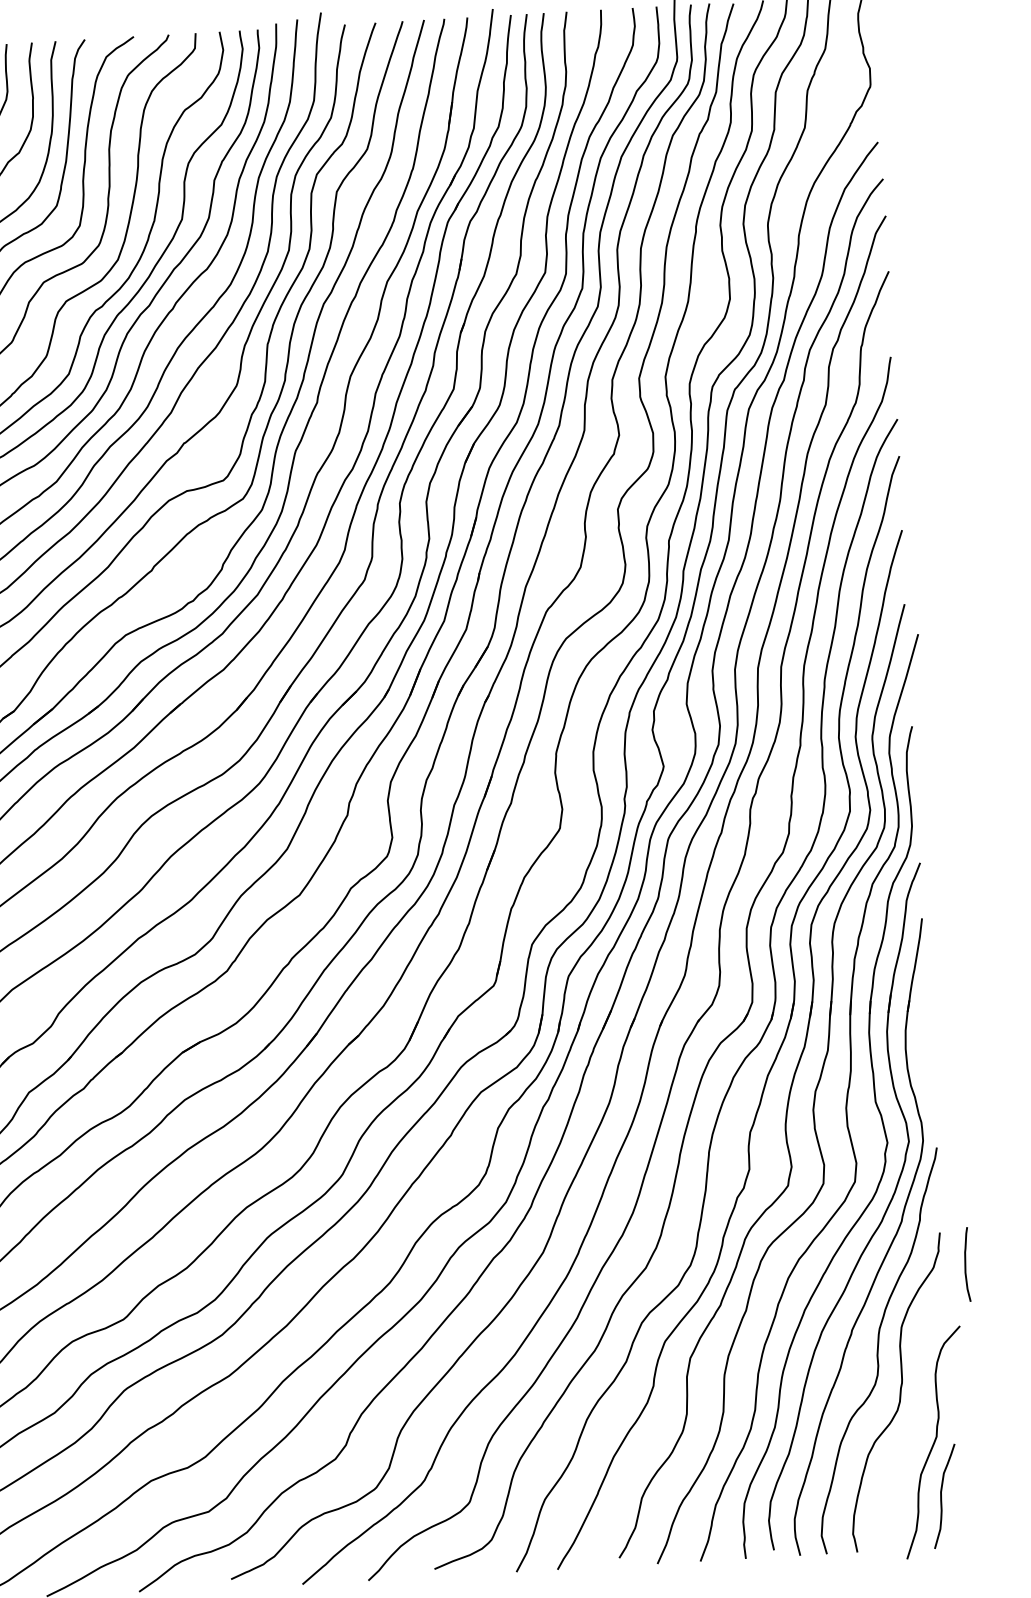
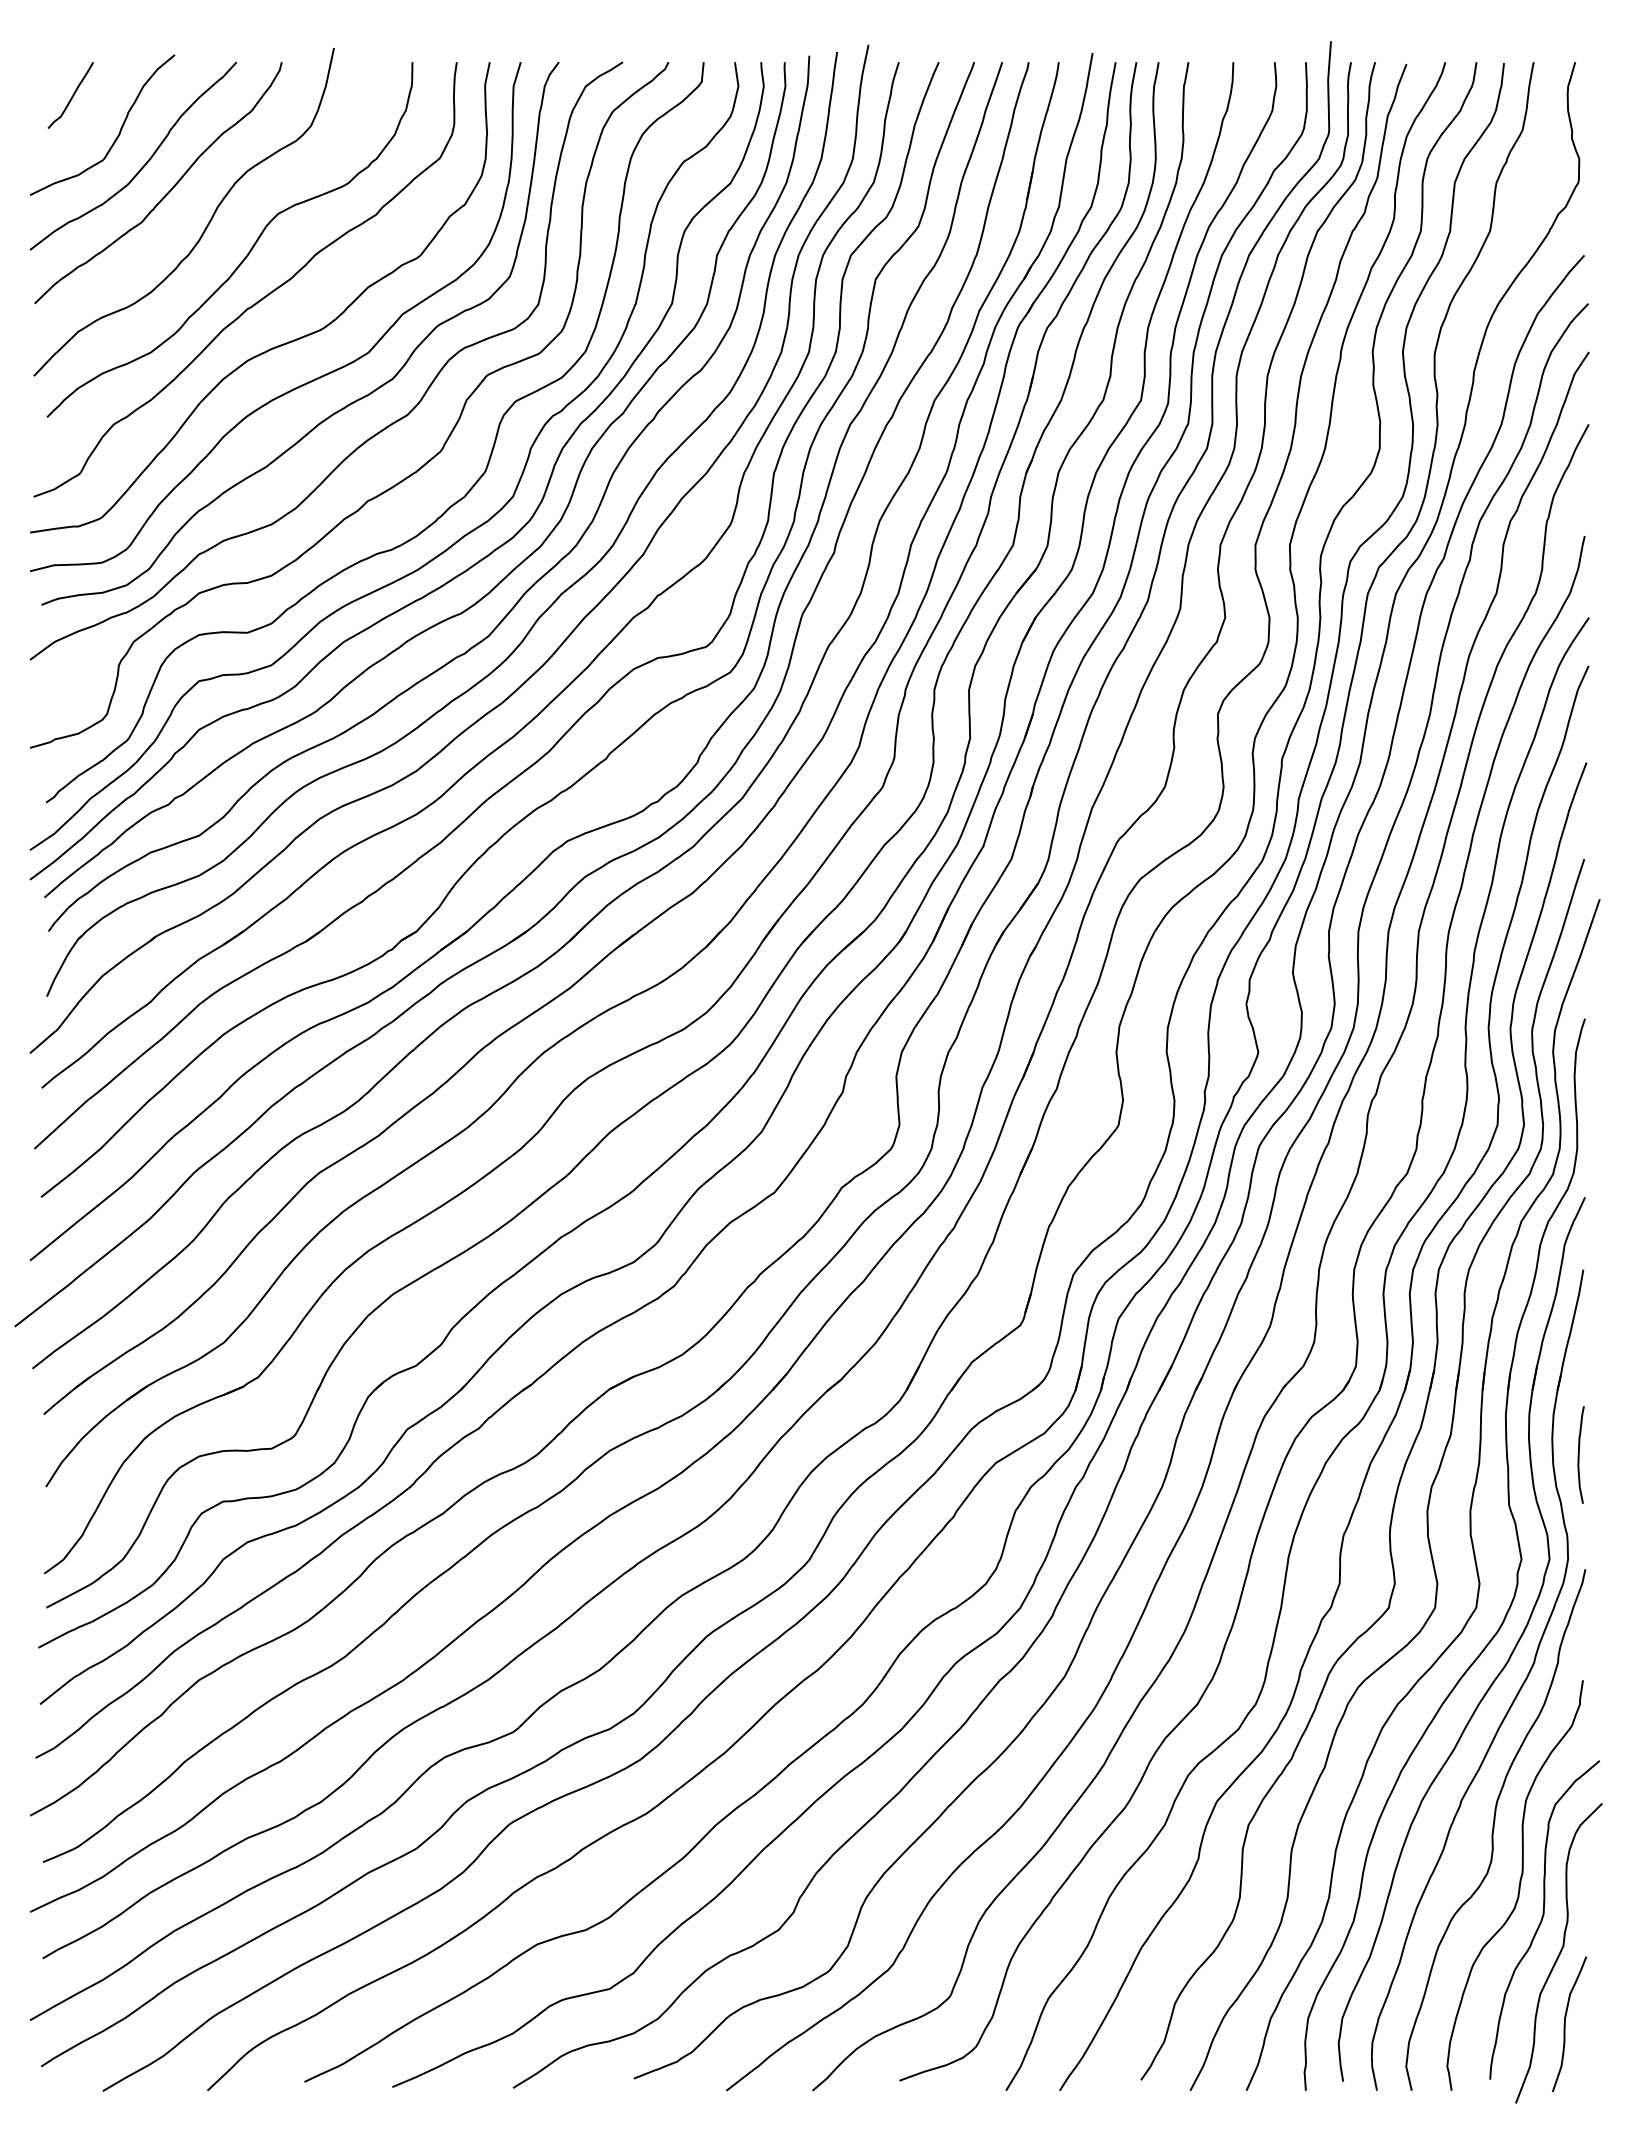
curve: (965, 1264) -> (1579, 1454), moved
curve: (920, 1416) -> (1543, 1918), added

